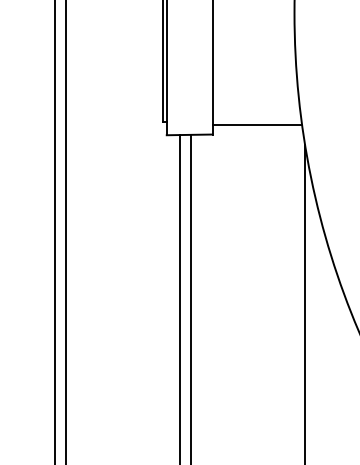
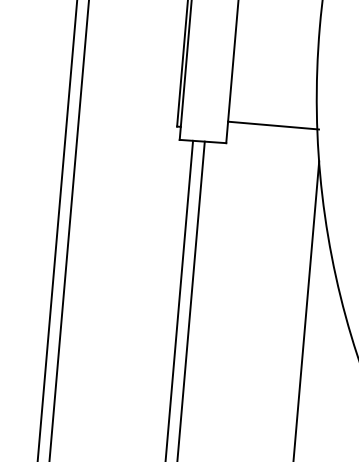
line: (257, 125) -> (273, 125), moved

